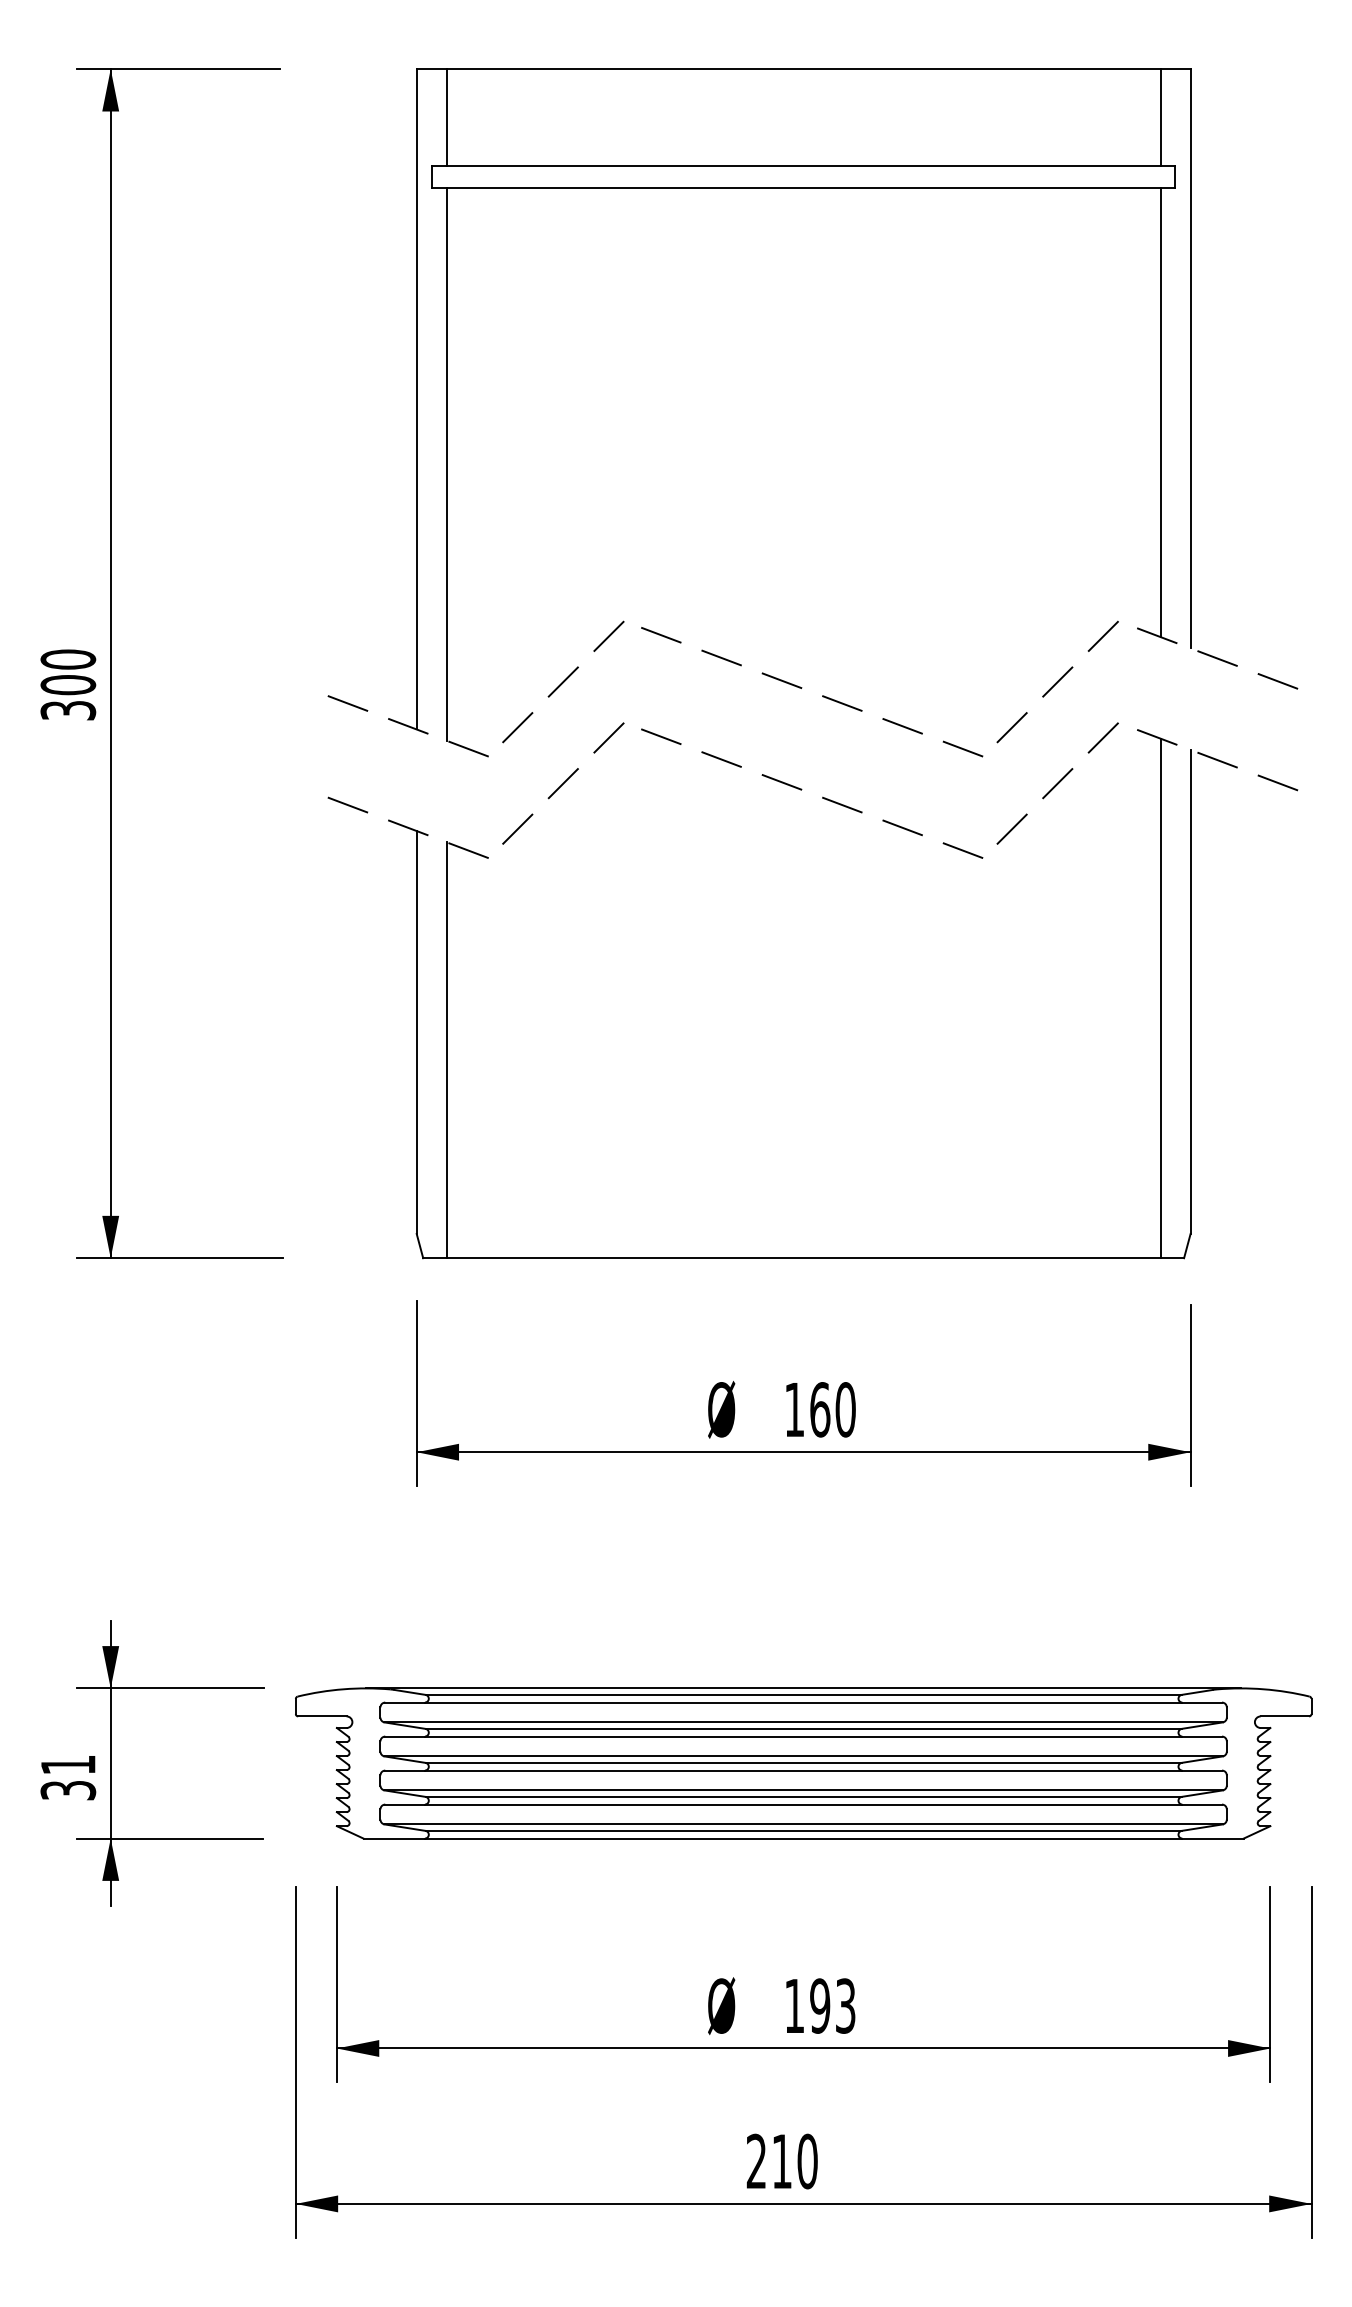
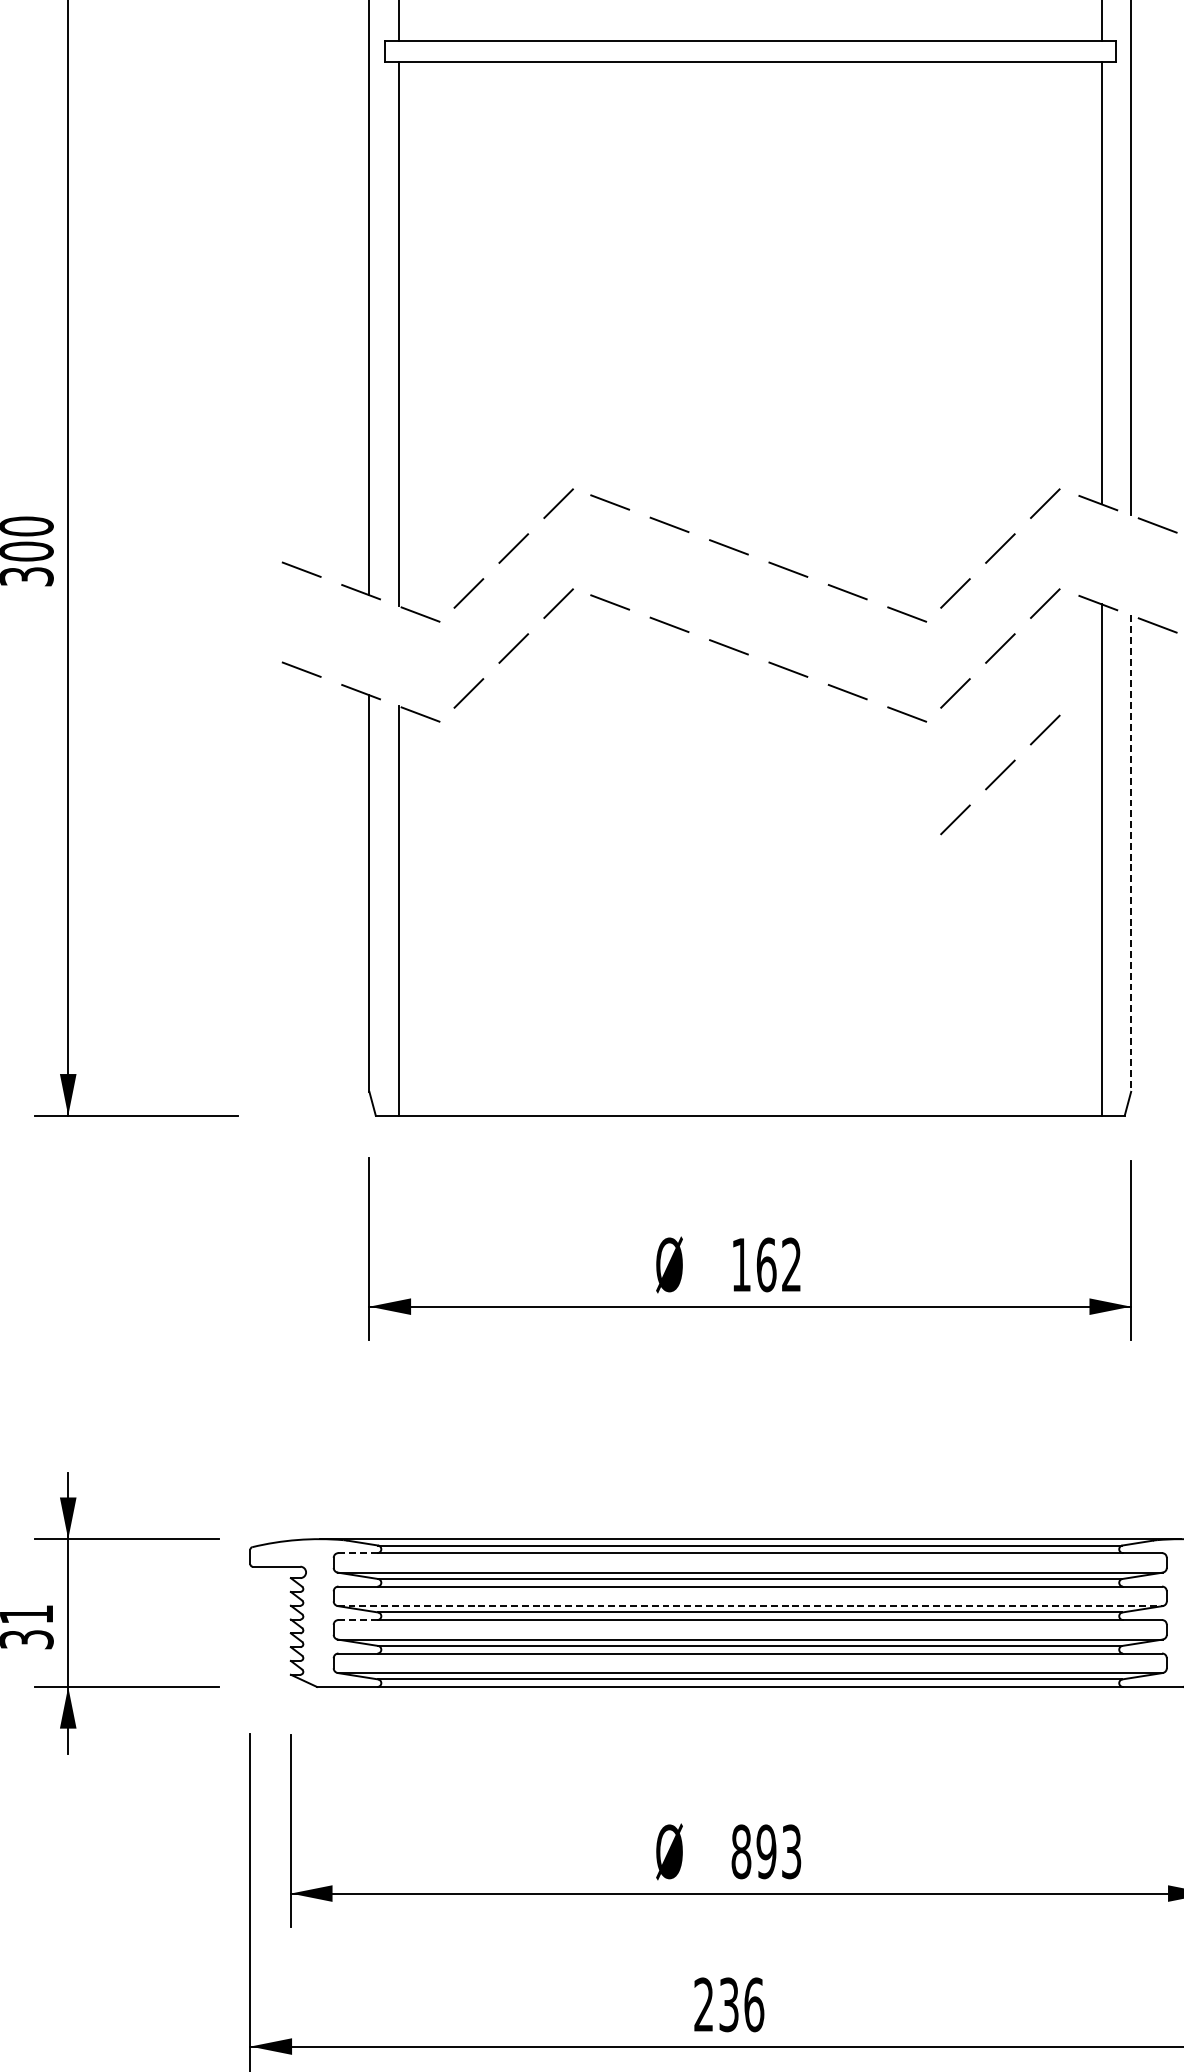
line: (1057, 911) -> (1000, 774), added
line: (1190, 992) -> (1131, 854), solid -> dashed
text: (845, 1409) -> (791, 1264), 160 -> 162
line: (405, 1702) -> (358, 1553), solid -> dashed
line: (804, 1756) -> (751, 1606), solid -> dashed
line: (405, 1770) -> (358, 1619), solid -> dashed
text: (794, 2005) -> (741, 1851), 193 -> 893
text: (794, 2161) -> (741, 2004), 210 -> 236

